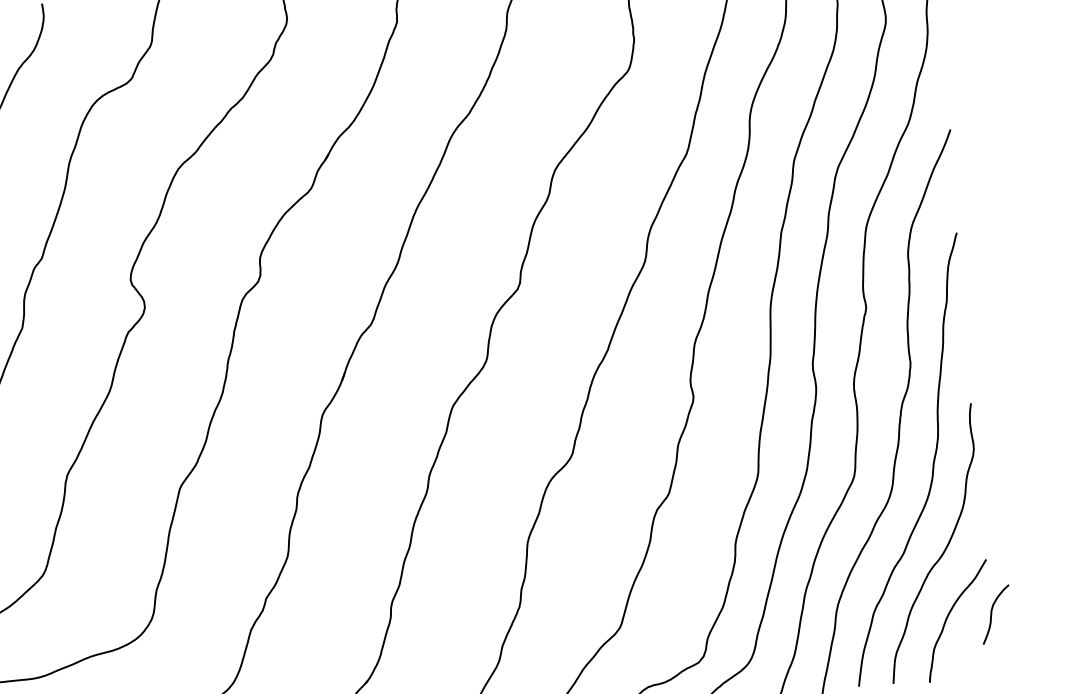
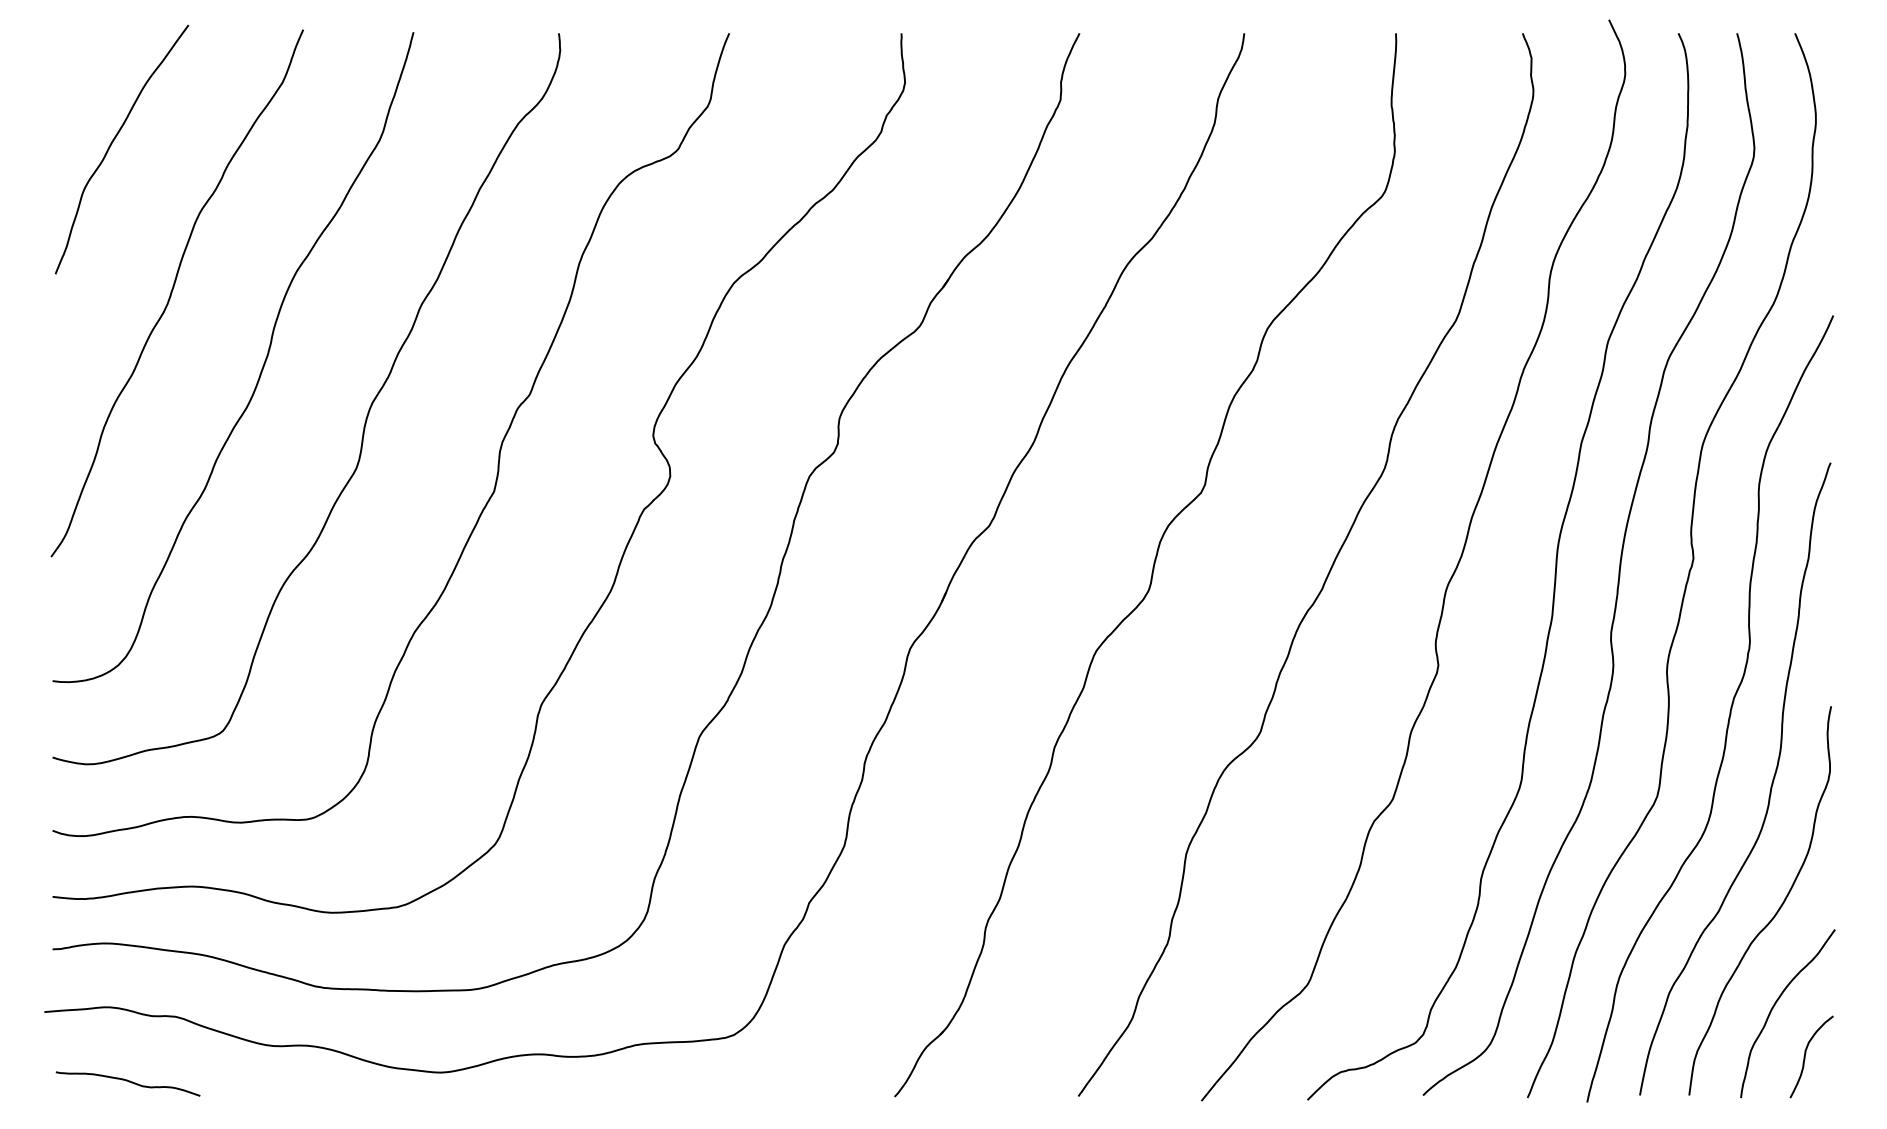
curve: (992, 612) -> (1806, 1053), moved

